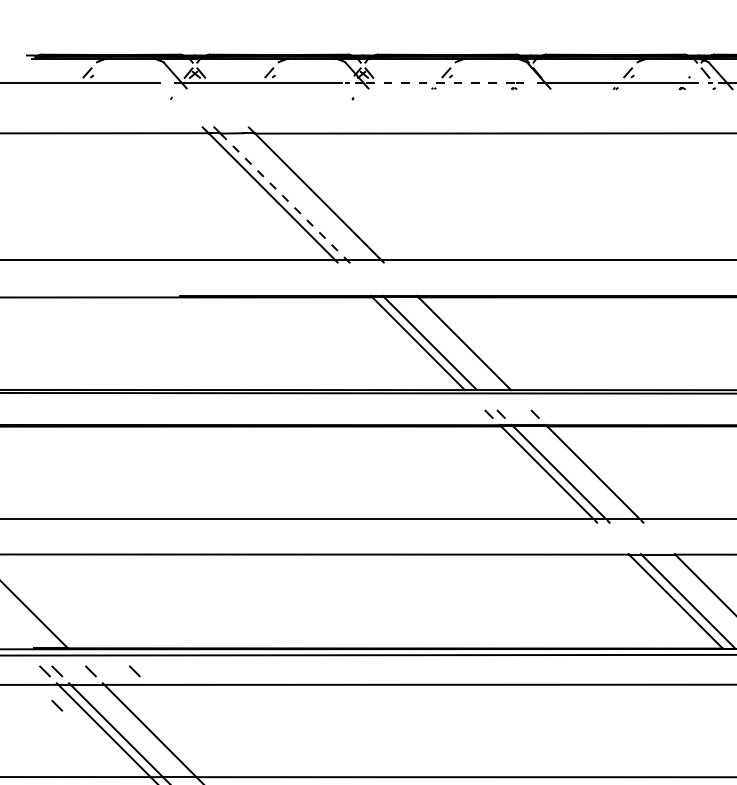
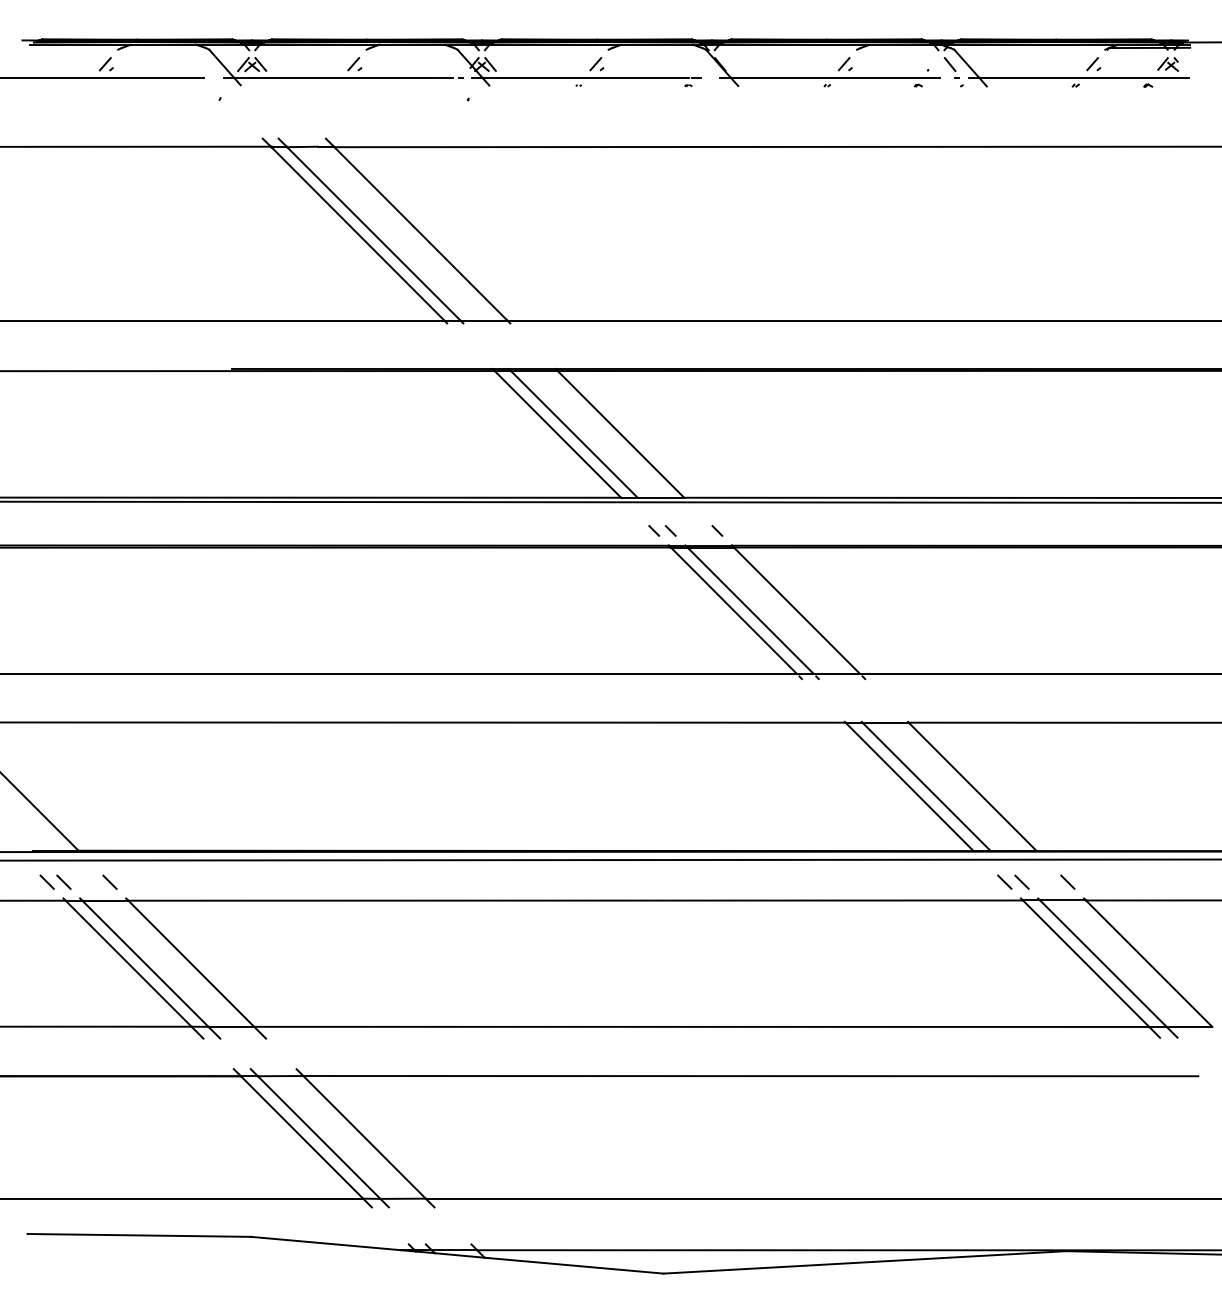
line: (438, 82) -> (585, 77), dashed -> solid
line: (283, 196) -> (373, 233), dashed -> solid
line: (134, 670) -> (169, 881), removed
line: (56, 705) -> (63, 928), removed

